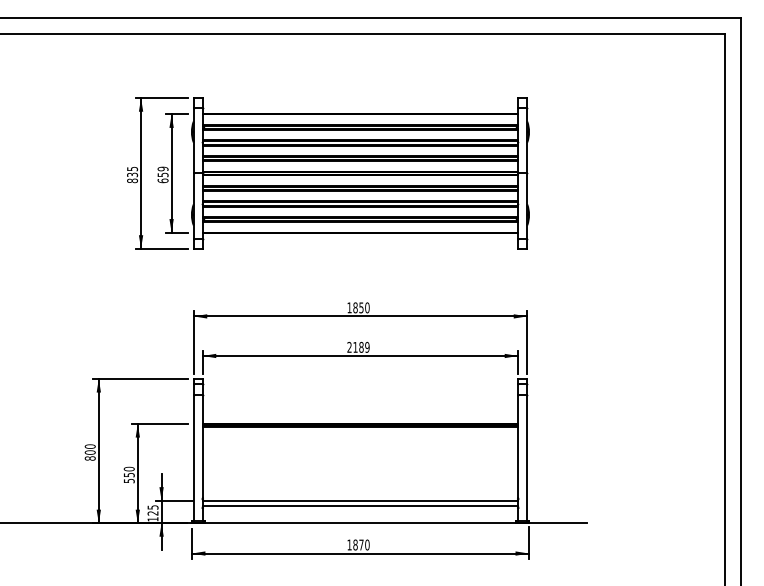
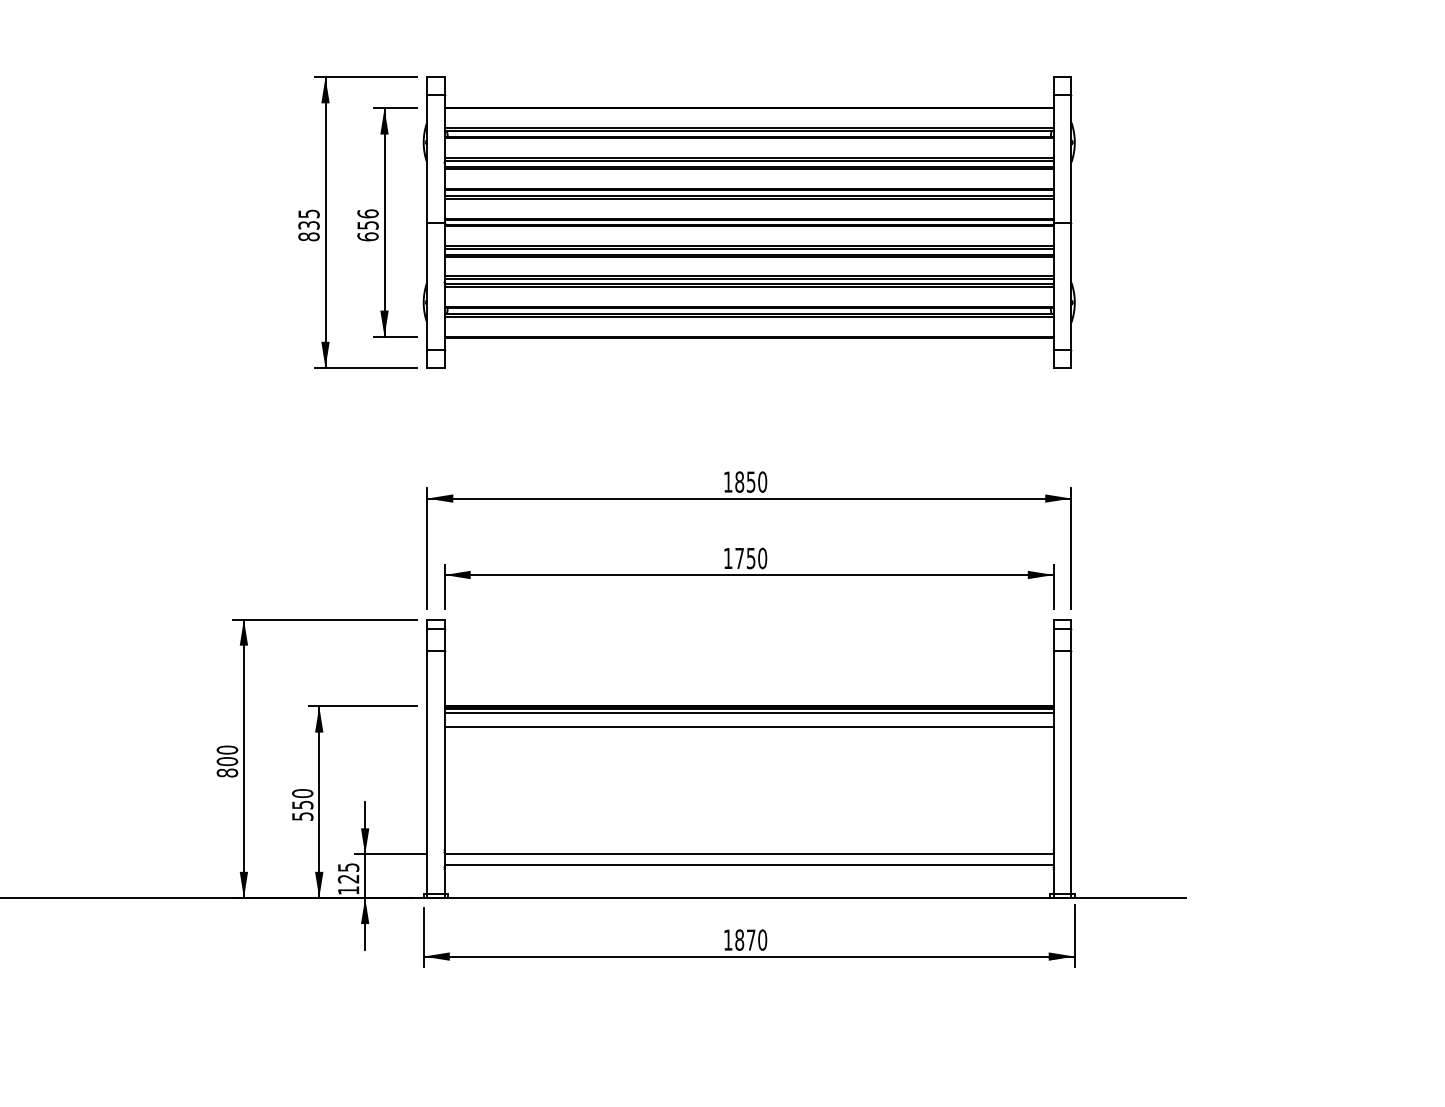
text: (162, 168) -> (366, 212), 659 -> 656
text: (358, 346) -> (745, 556), 2189 -> 1750
line: (360, 434) -> (749, 726), added

